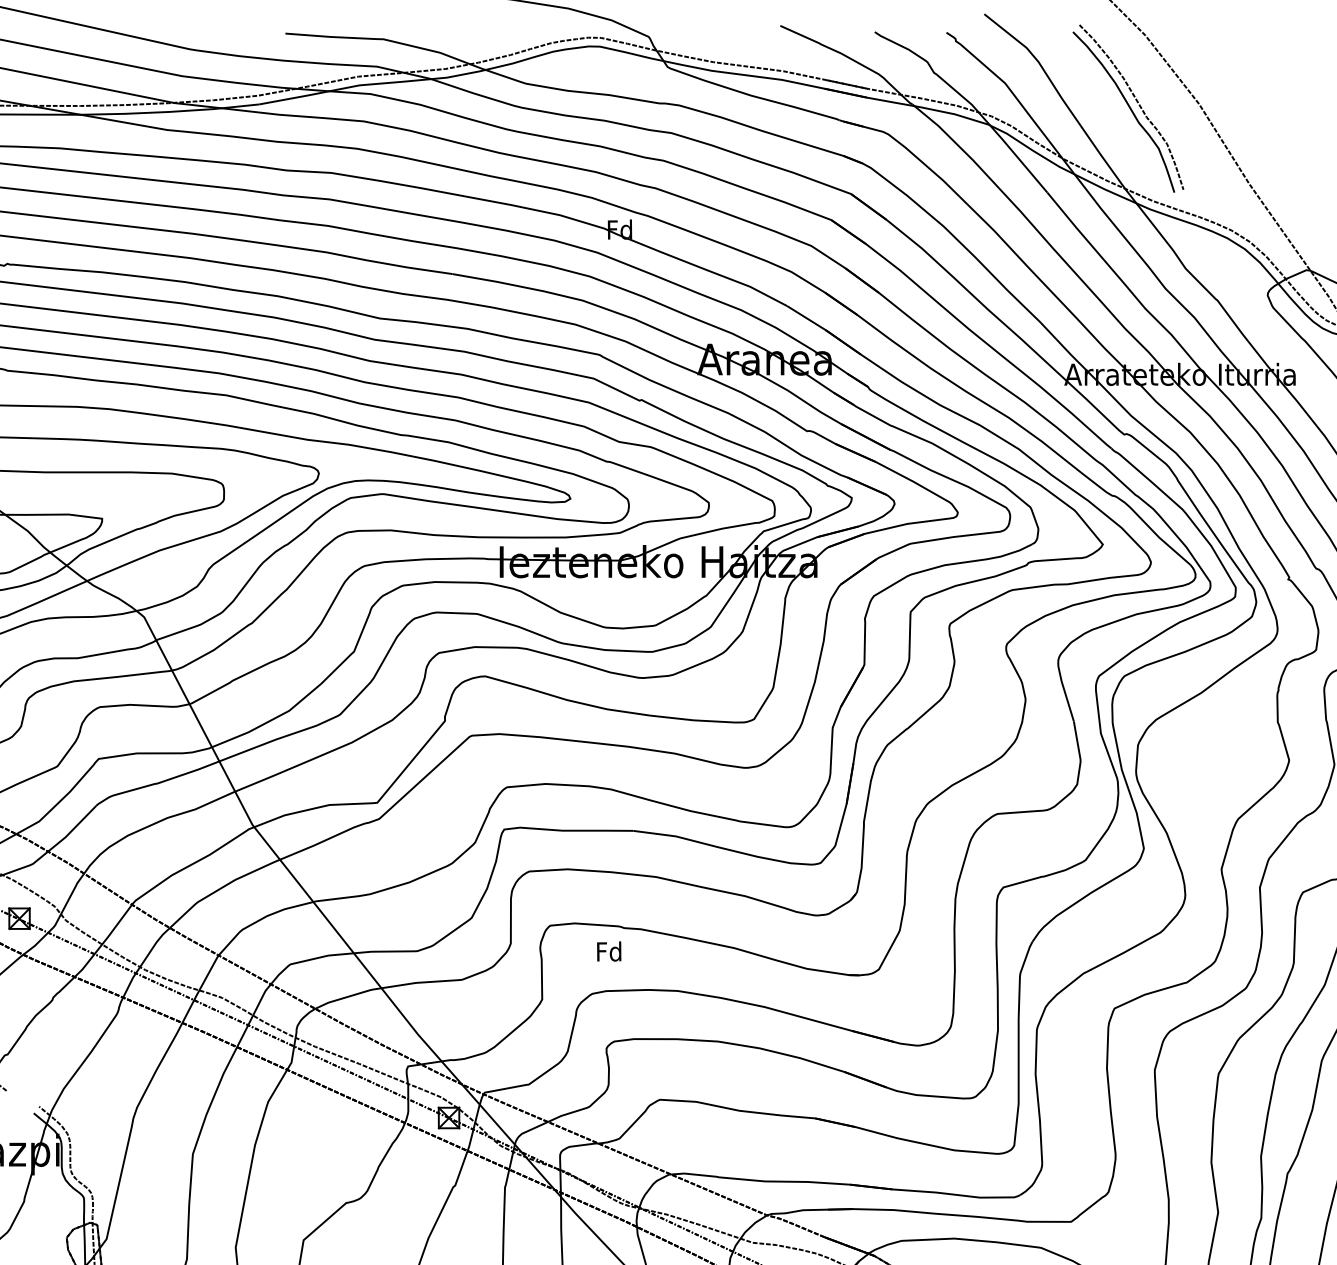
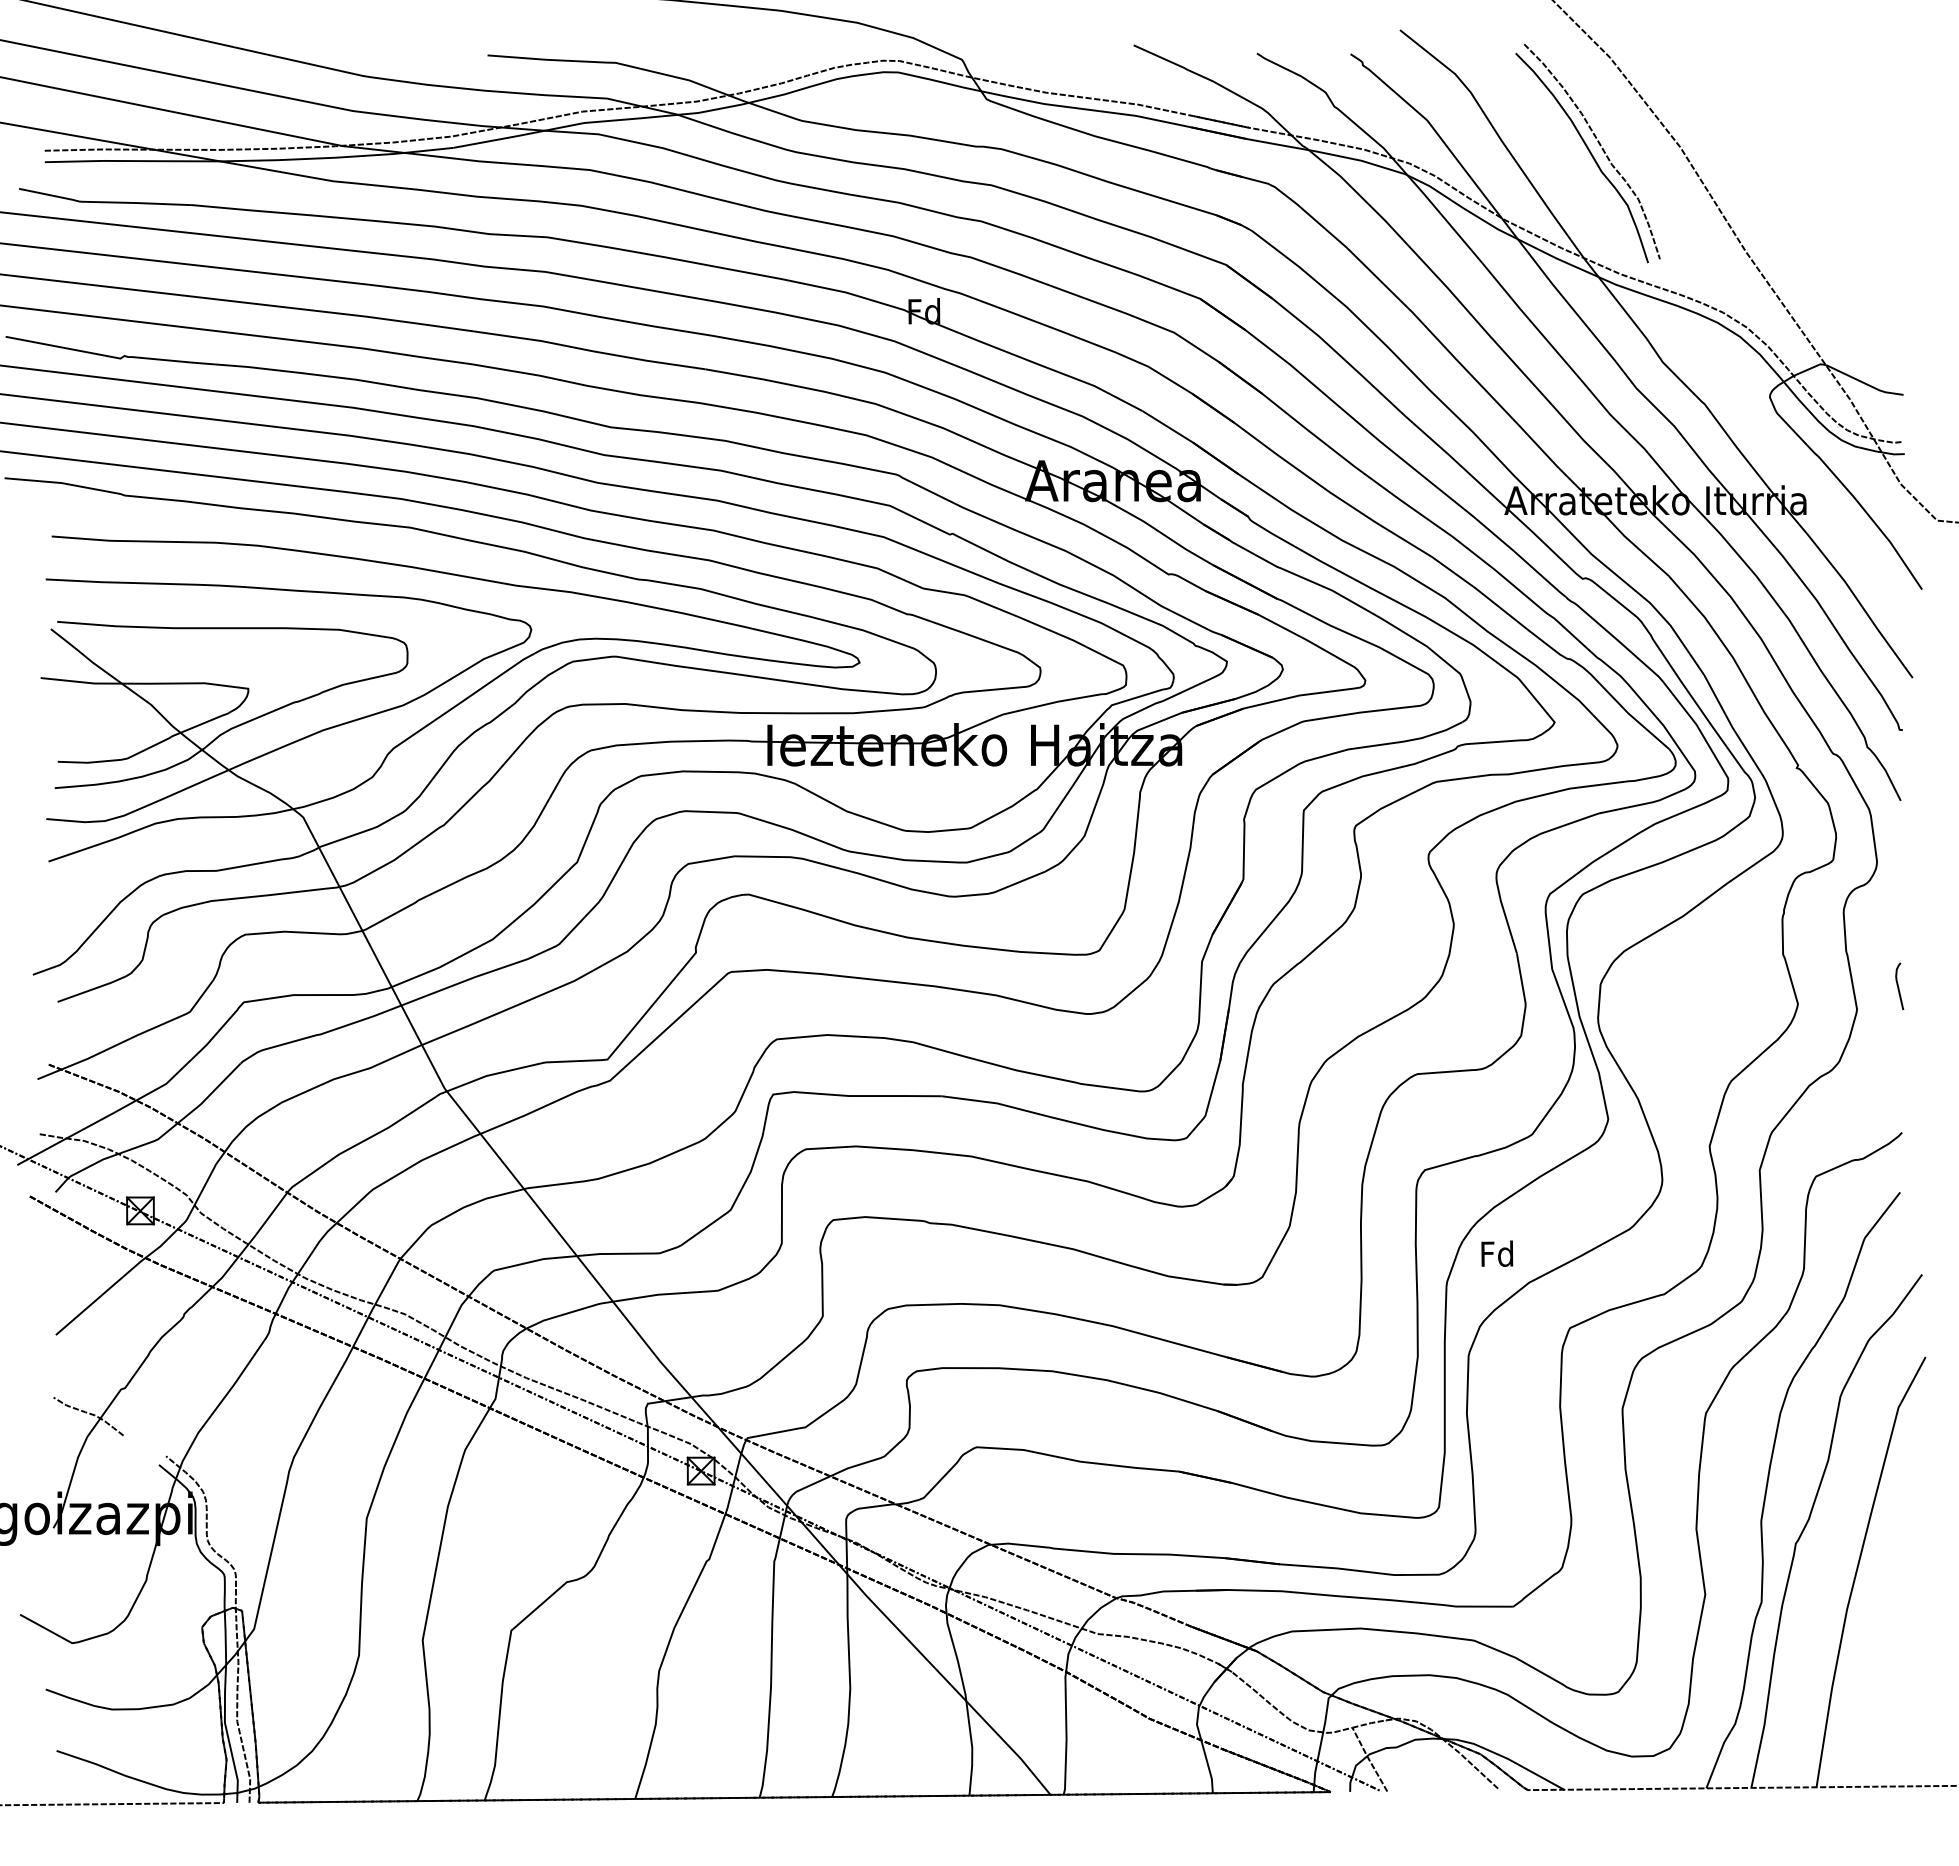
text: (609, 951) -> (1497, 1253), moved

